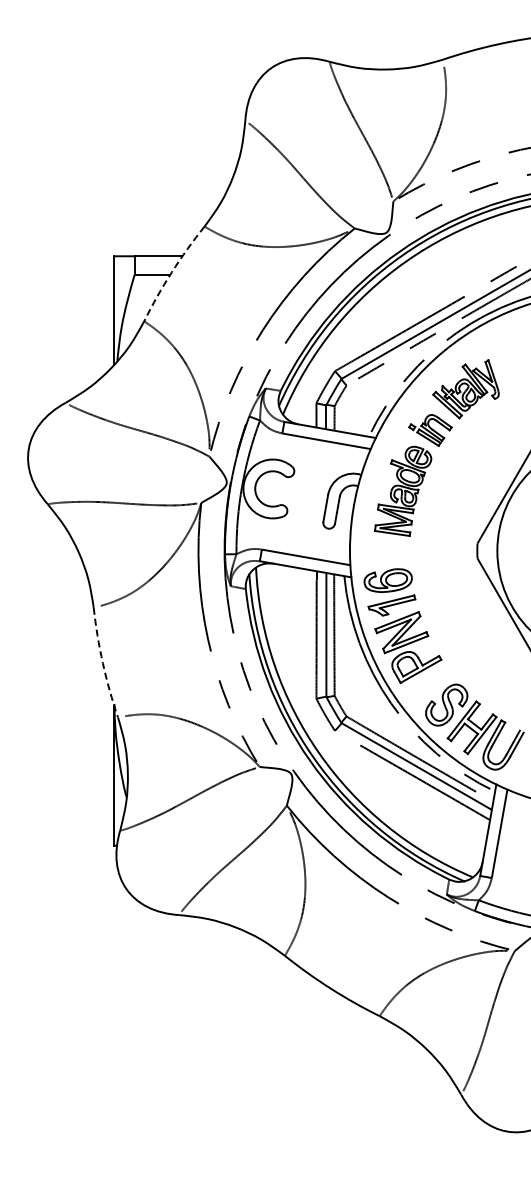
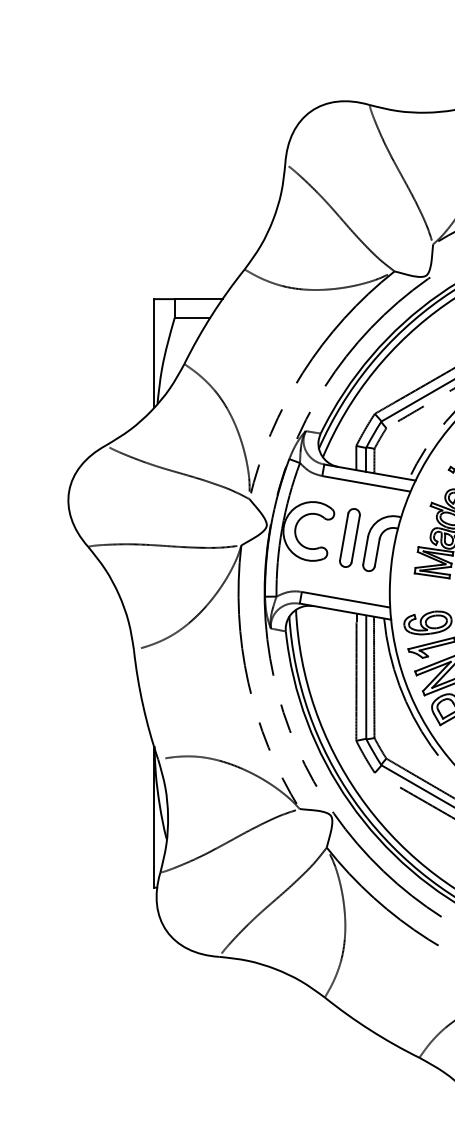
arc: (171, 272) -> (211, 315), dashed -> solid
part: (309, 495) -> (349, 537), added
arc: (102, 663) -> (142, 705), dashed -> solid

